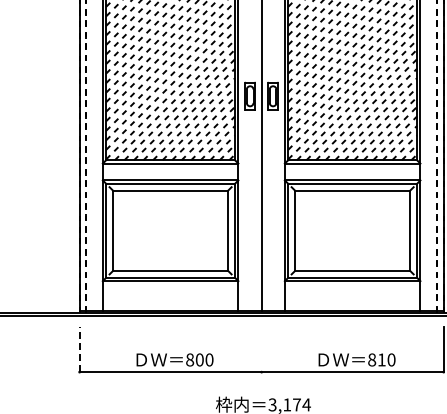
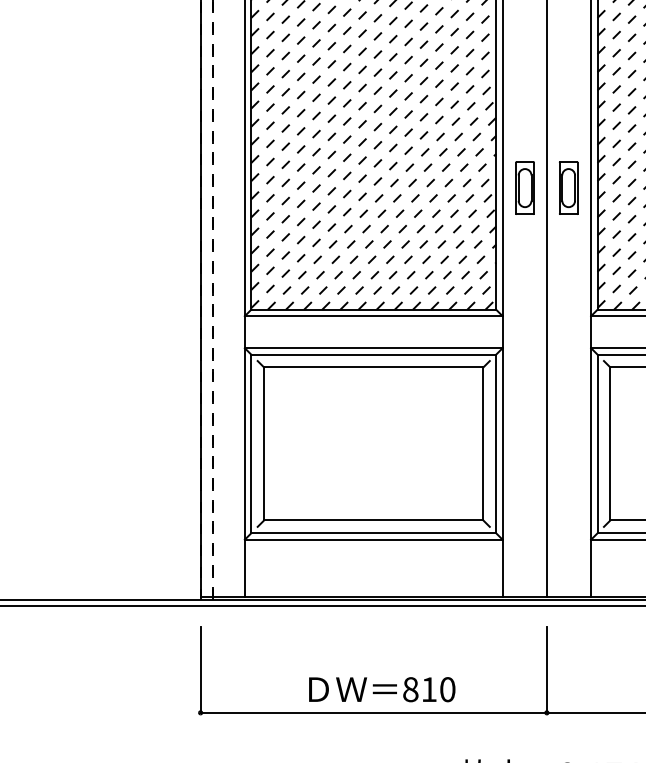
line: (79, 349) -> (200, 669), dashed -> solid
line: (261, 349) -> (546, 669), added
text: (199, 359) -> (428, 688), 800 -> 810

